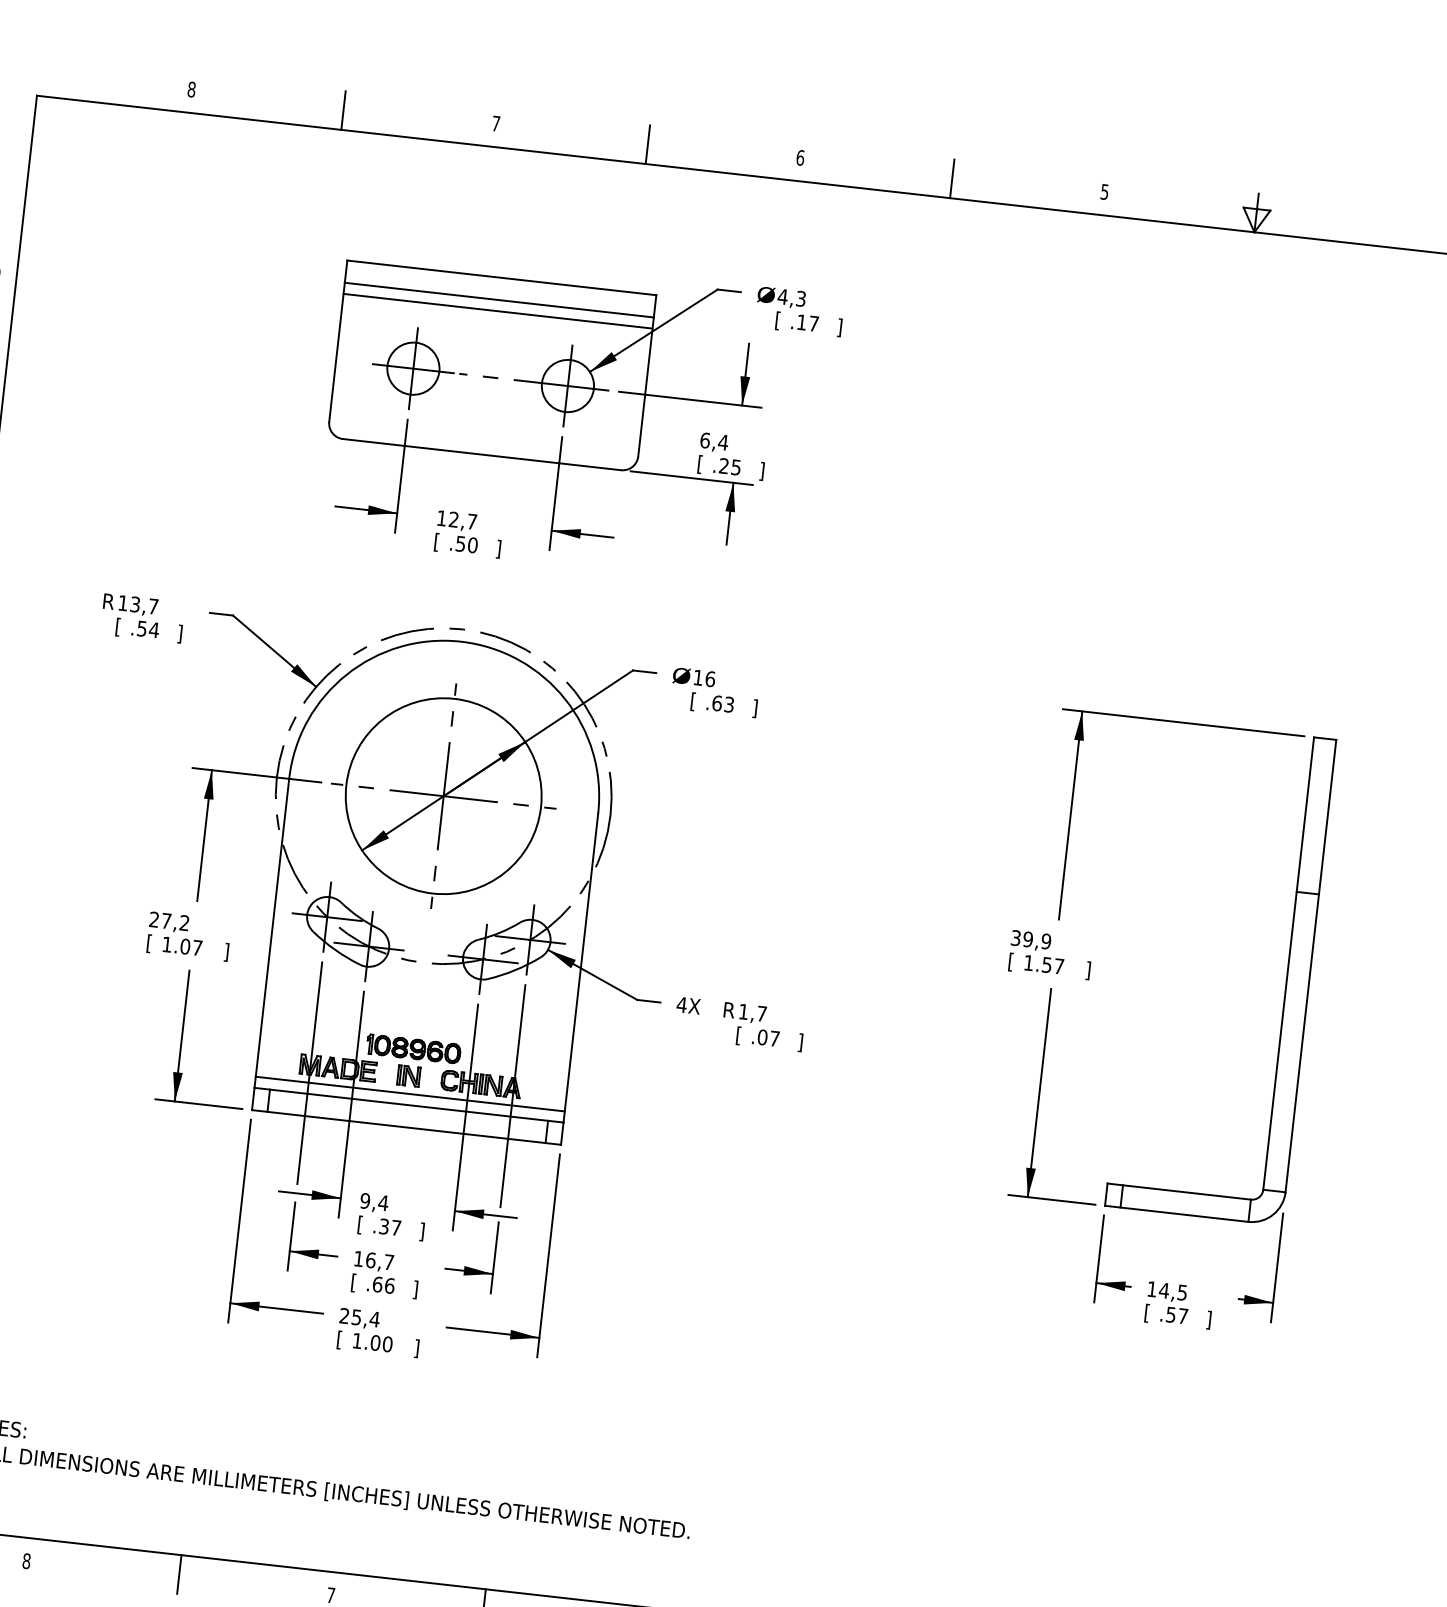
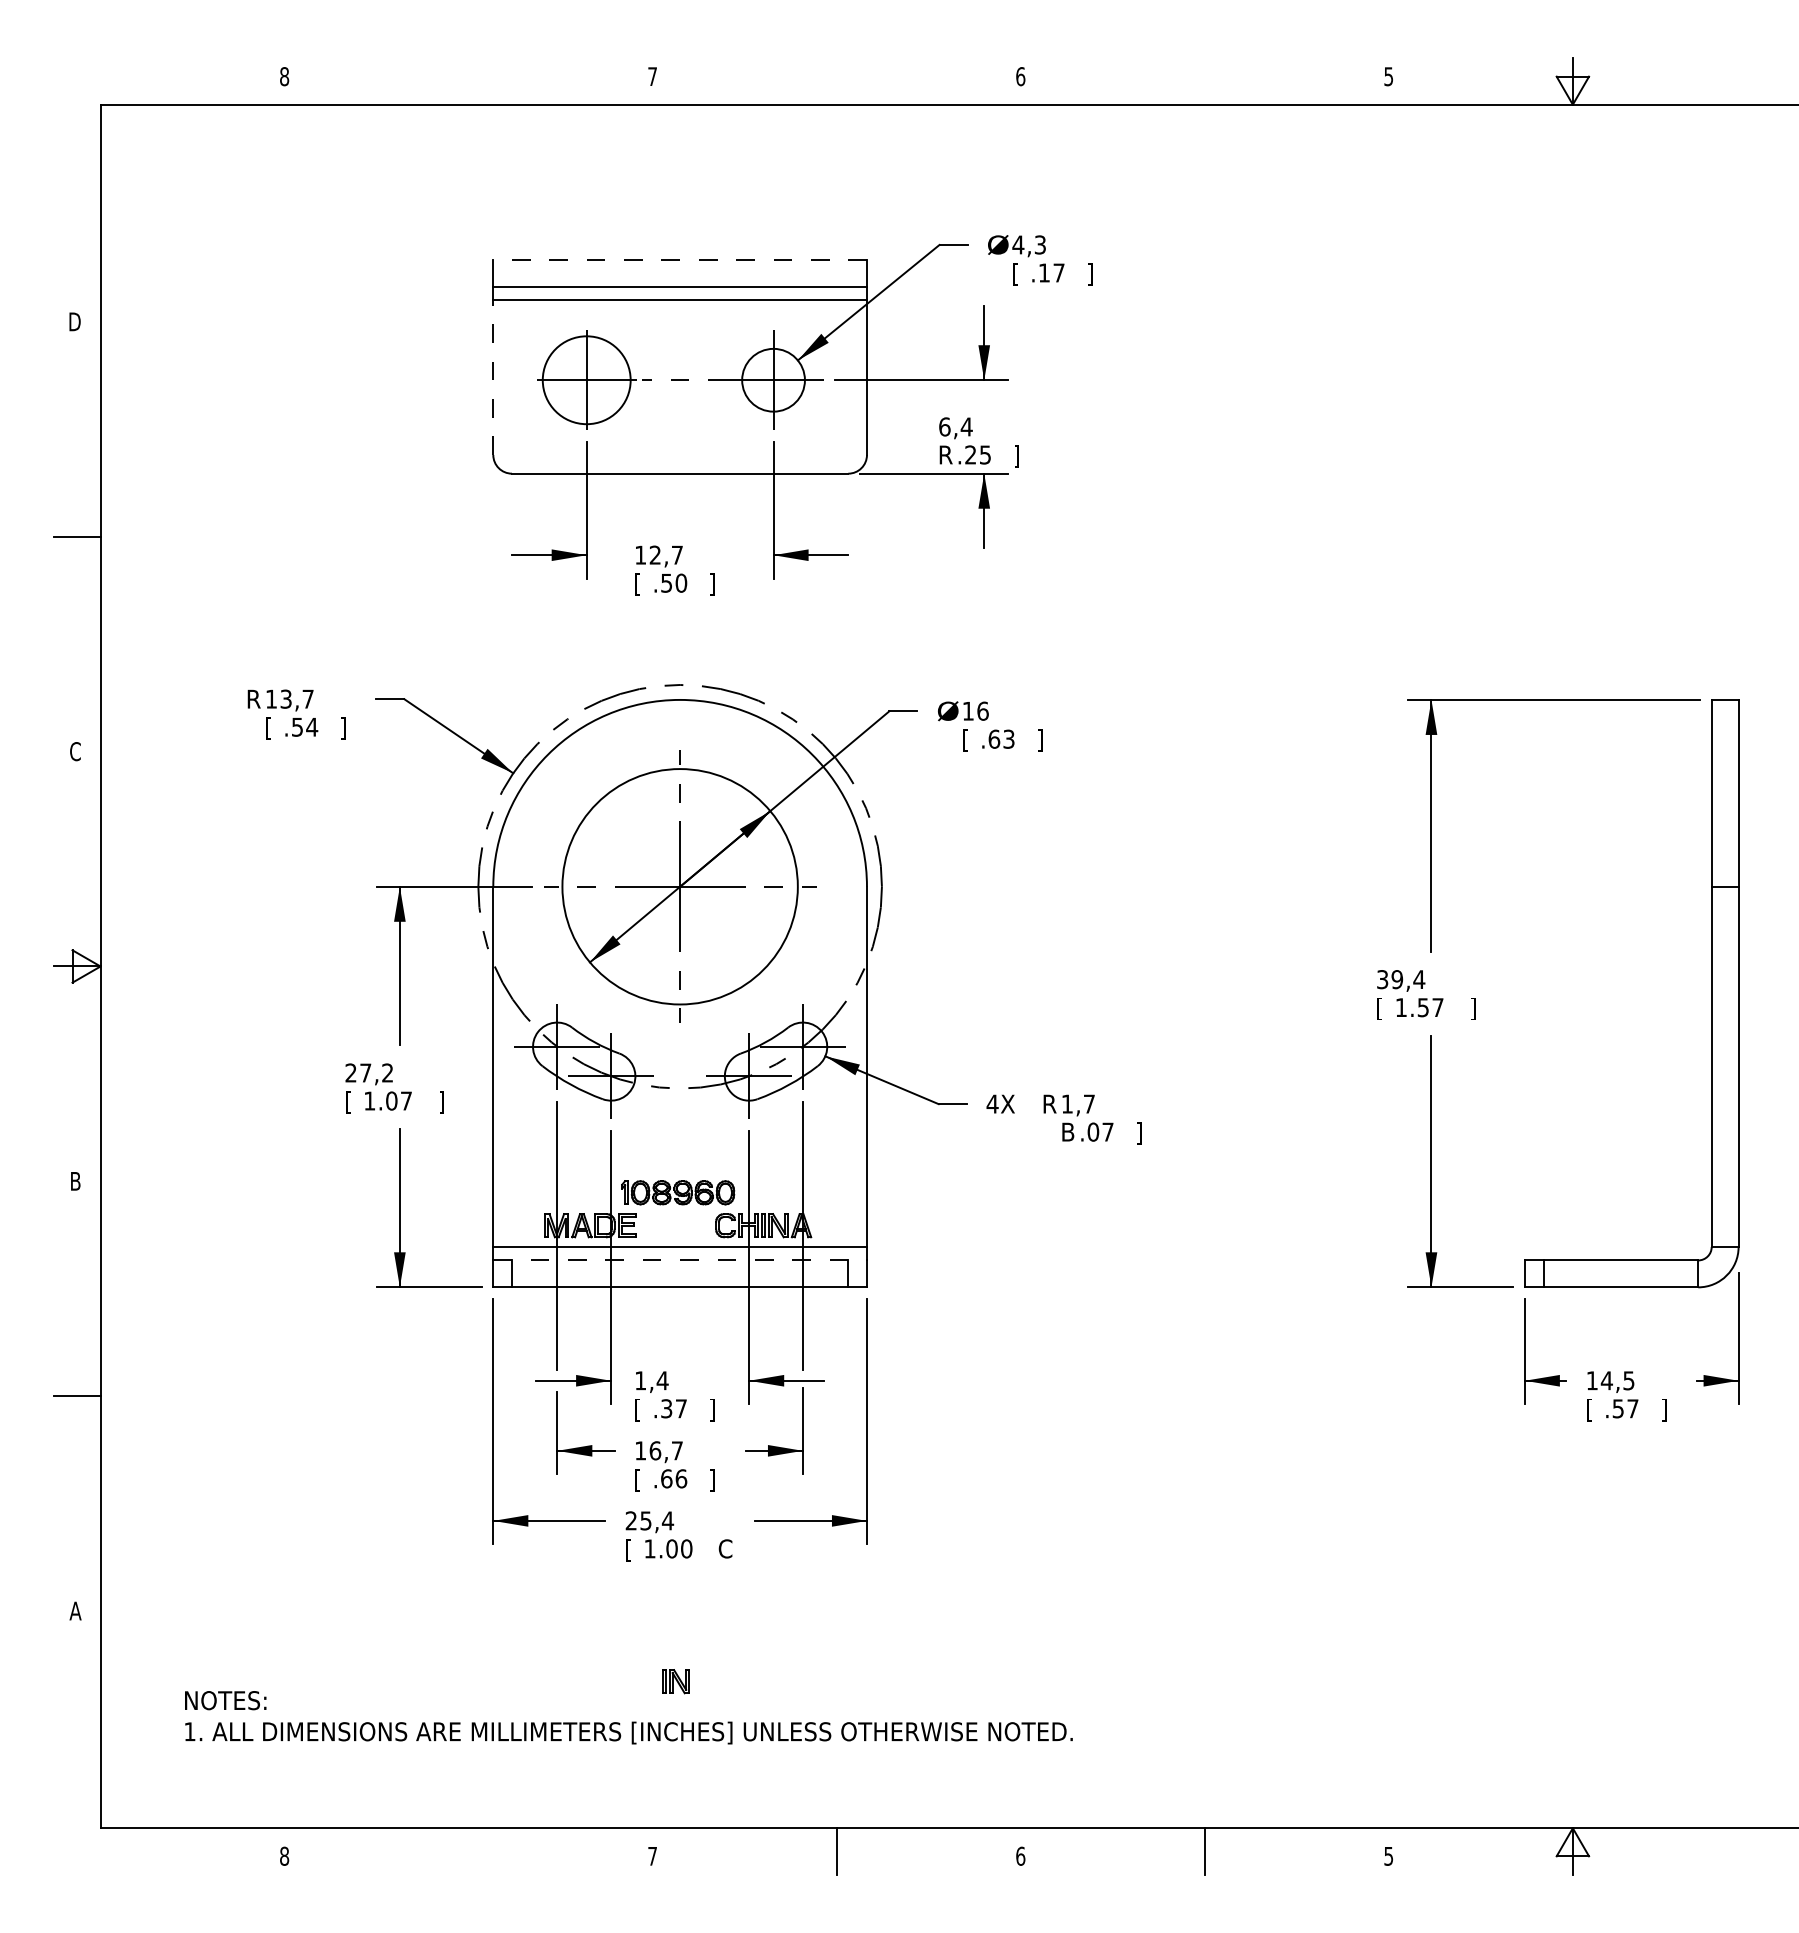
line: (343, 109) -> (468, 80), removed
line: (647, 143) -> (836, 80), removed
line: (952, 178) -> (1204, 80), removed
line: (502, 277) -> (680, 259), solid -> dashed
line: (337, 351) -> (493, 370), solid -> dashed
circle: (413, 368) -> (586, 379), size x1.4
text: (703, 465) -> (945, 456), [ -> R
text: (1046, 941) -> (1419, 979), 39,9 -> 39,4
text: (741, 1036) -> (1068, 1133), [ -> B
part: (408, 1075) -> (675, 1681), moved
line: (409, 1105) -> (680, 1260), solid -> dashed
text: (365, 1200) -> (640, 1380), 9,4 -> 1,4
text: (419, 1349) -> (725, 1550), ] -> C
line: (179, 1574) -> (468, 1851), removed

